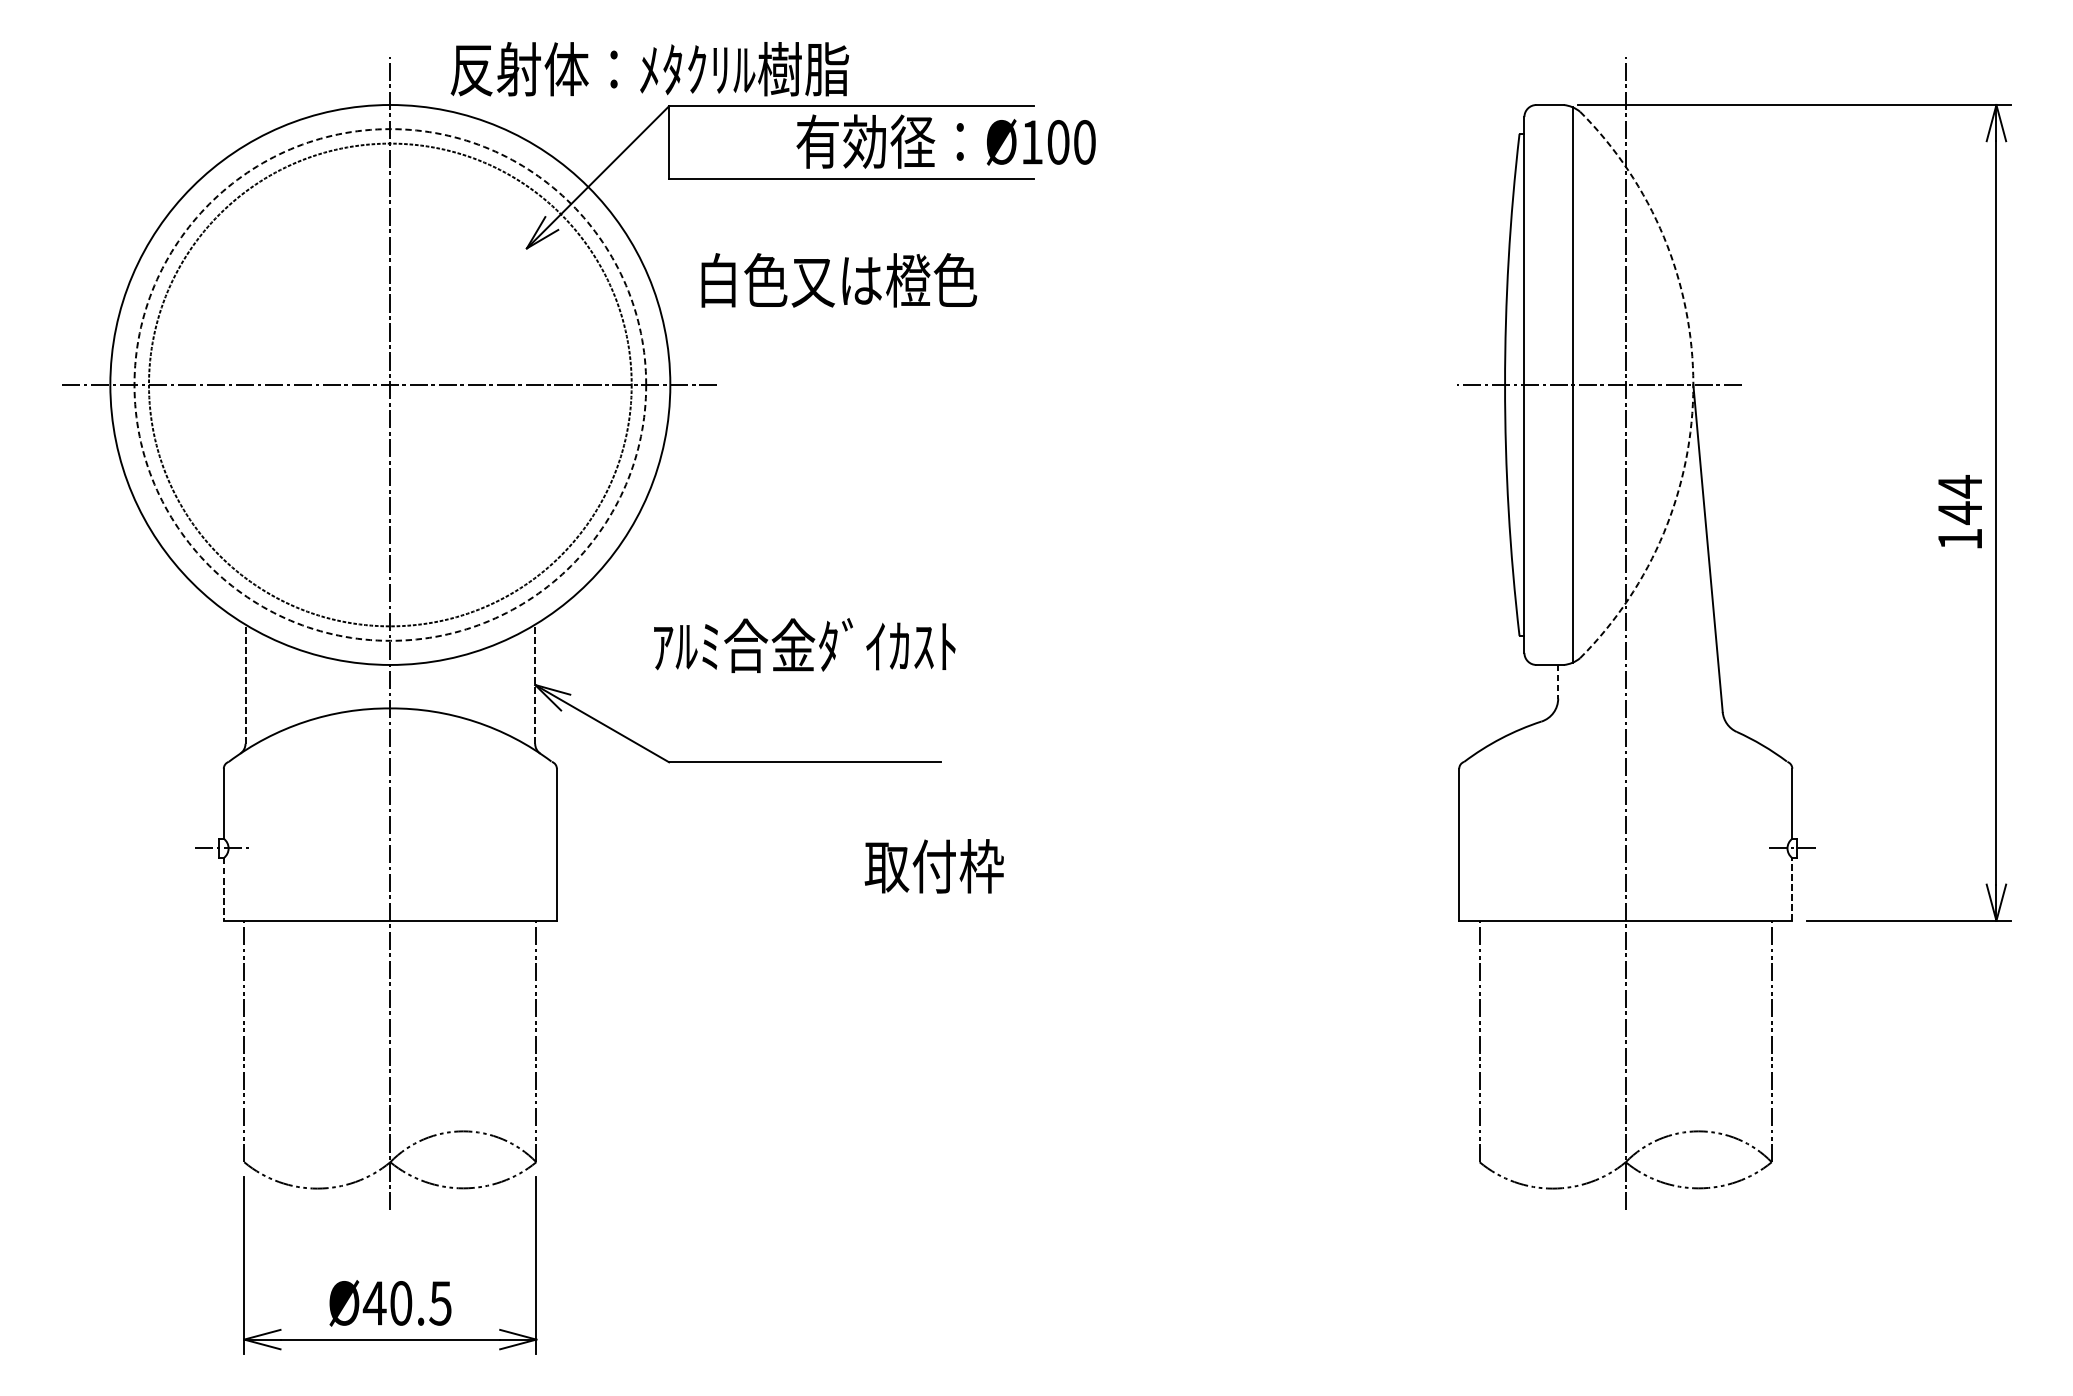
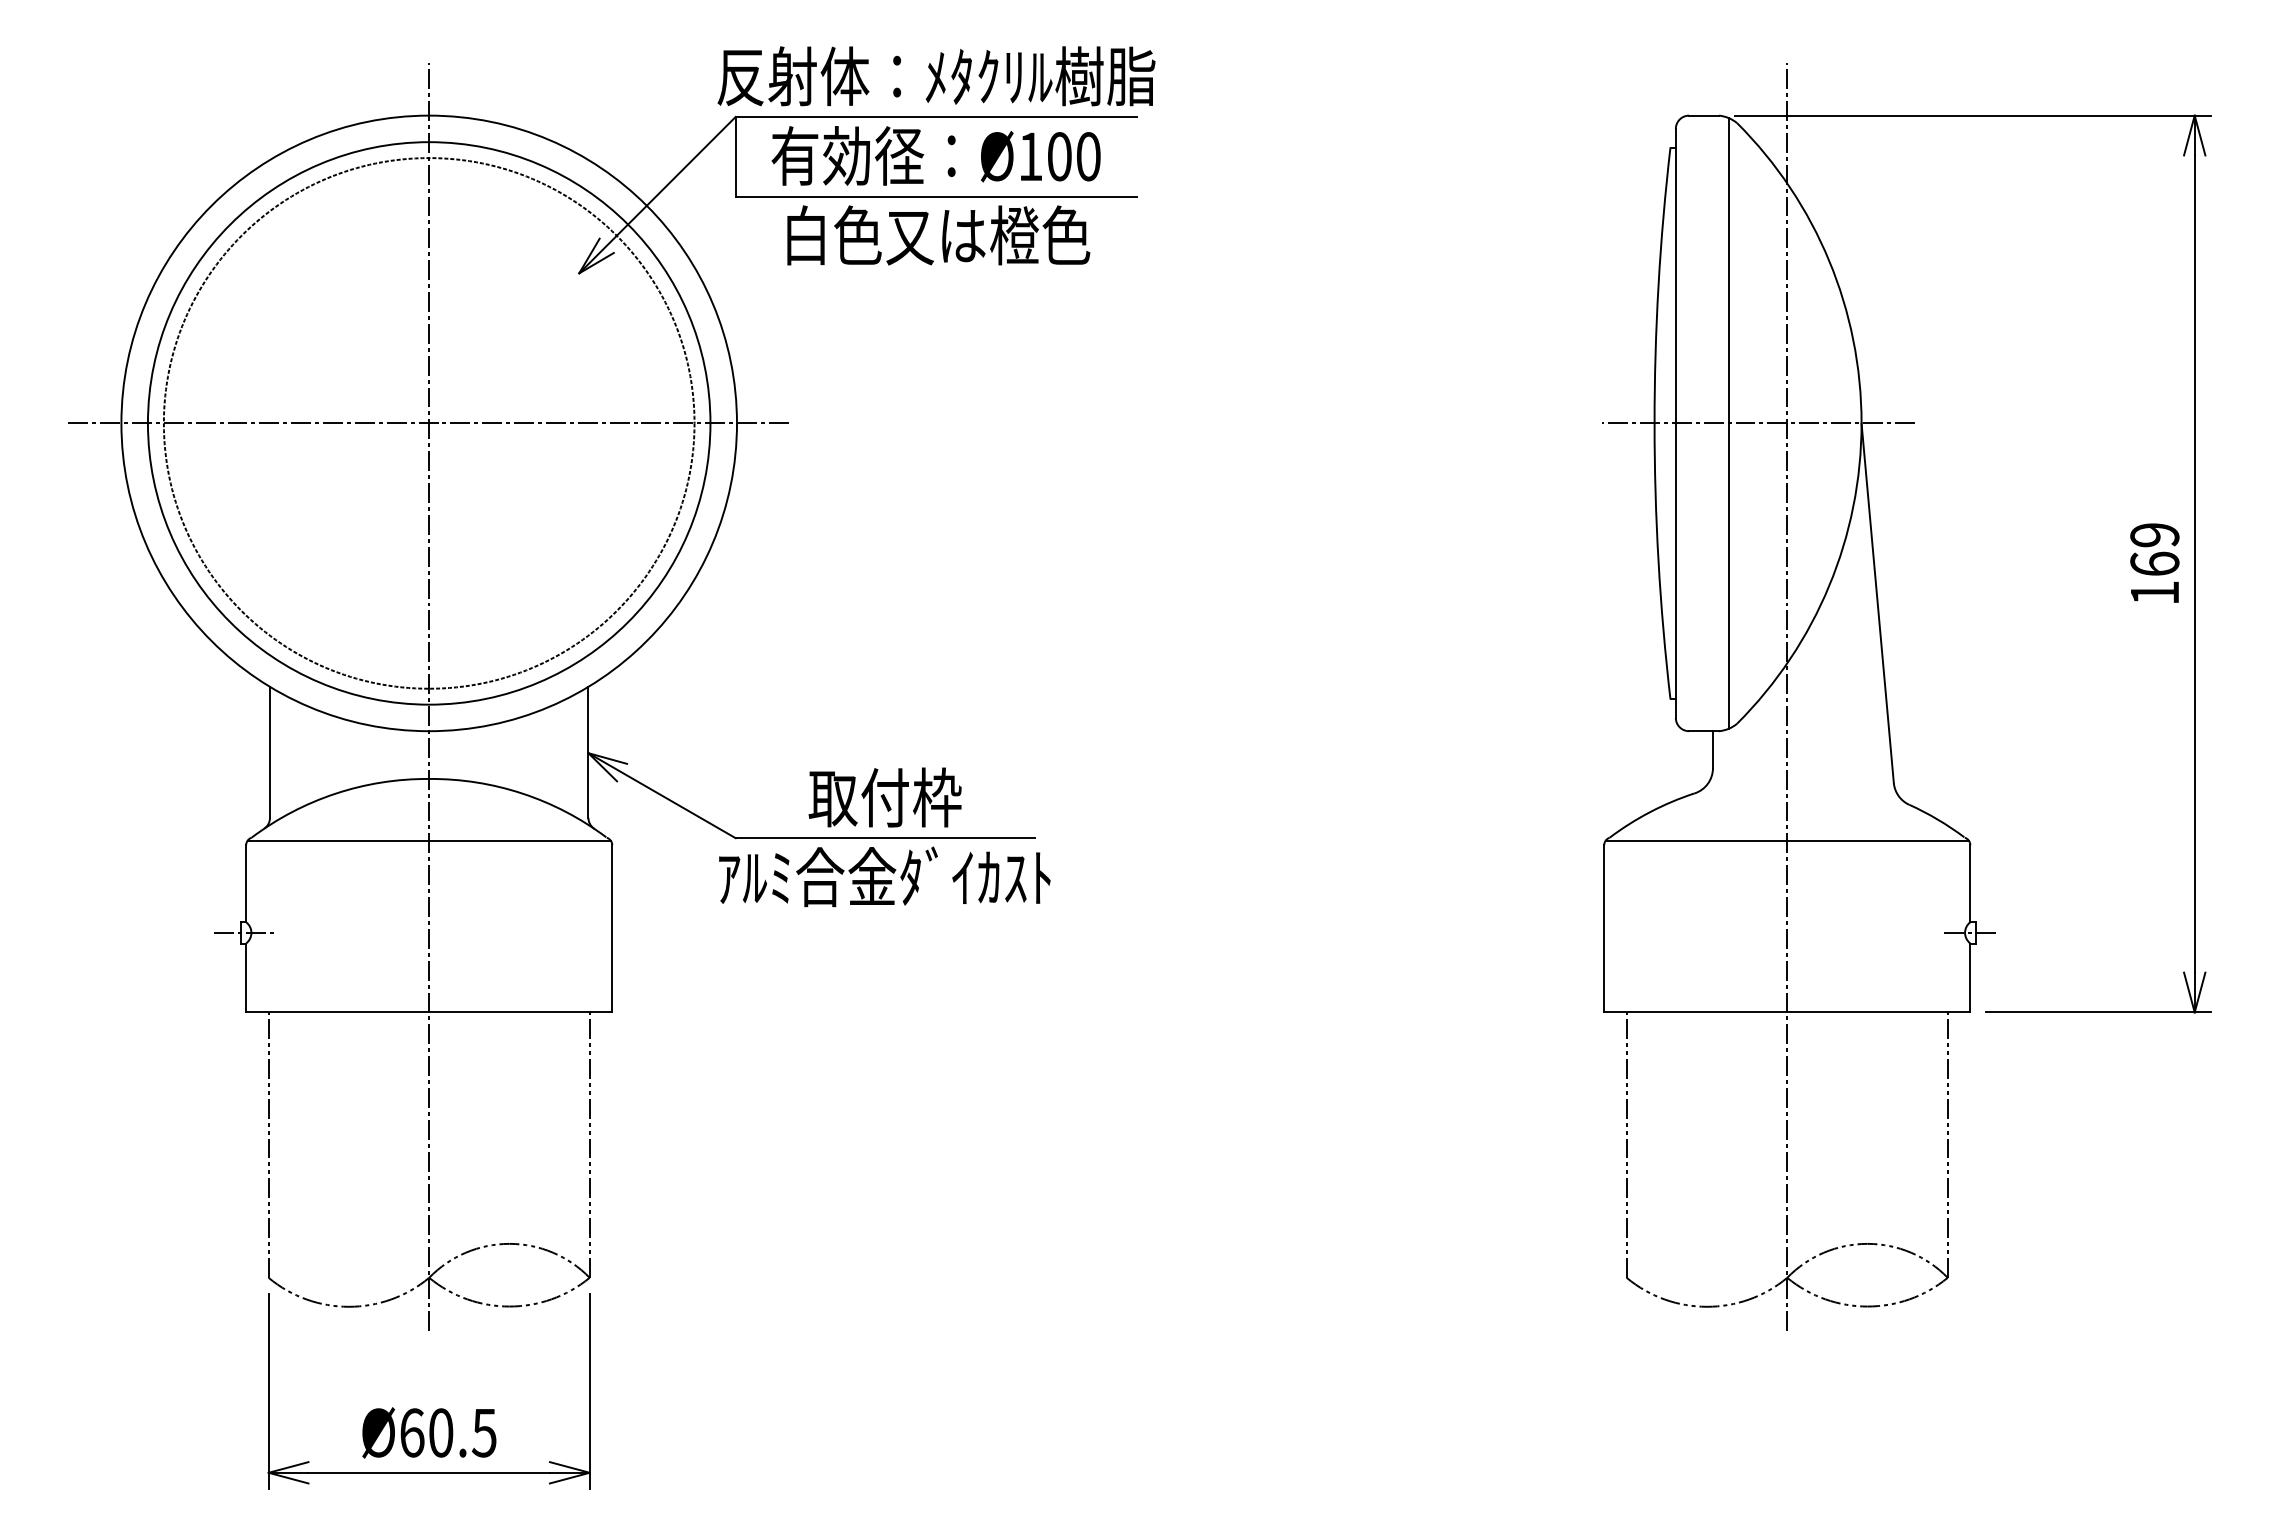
text: (649, 69) -> (936, 76), moved
text: (945, 141) -> (935, 155), moved
text: (839, 280) -> (938, 235), moved
circle: (389, 385) -> (428, 423), dashed -> solid
arc: (1693, 385) -> (1861, 423), dashed -> solid
text: (1959, 499) -> (2154, 549), 144 -> 169
text: (804, 645) -> (884, 876), moved
line: (1557, 682) -> (1712, 750), dashed -> solid
line: (245, 683) -> (270, 751), dashed -> solid
line: (535, 683) -> (588, 751), dashed -> solid
line: (389, 764) -> (428, 840), added
line: (1625, 764) -> (1786, 840), added
text: (933, 866) -> (884, 797), moved
line: (224, 889) -> (246, 978), dashed -> solid
line: (1792, 889) -> (1970, 977), dashed -> solid
text: (375, 1302) -> (412, 1432), Ø40.5 -> Ø60.5

